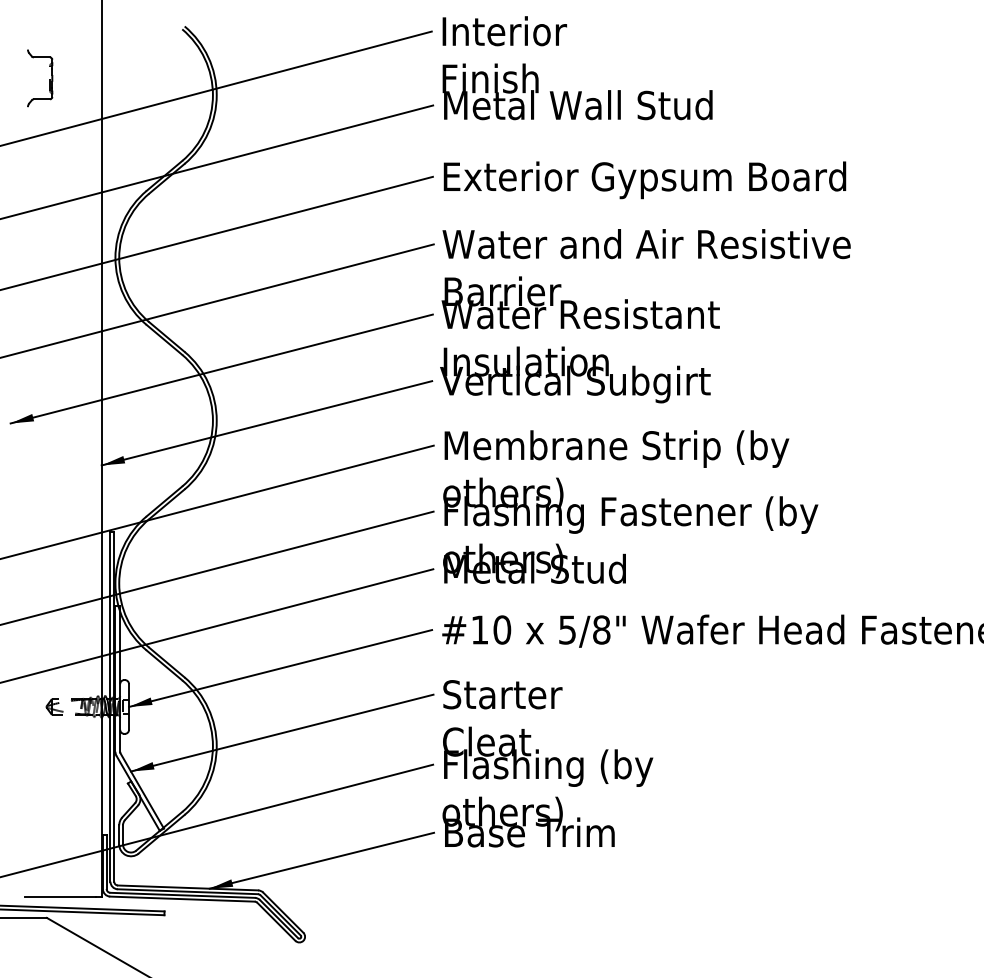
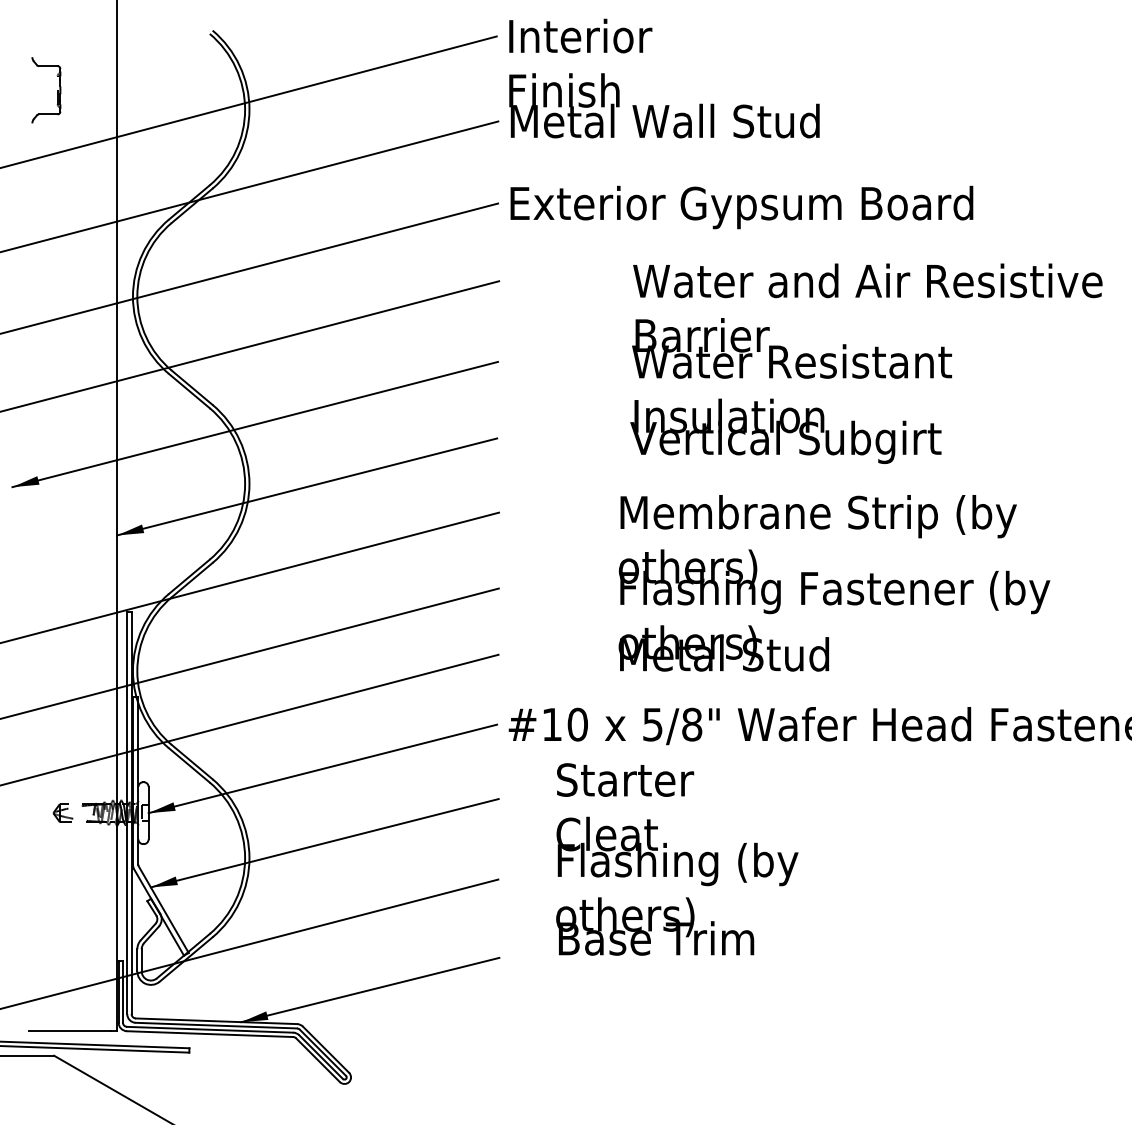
text: (645, 315) -> (866, 363), moved
text: (630, 507) -> (834, 583), moved
text: (548, 763) -> (677, 859), moved

